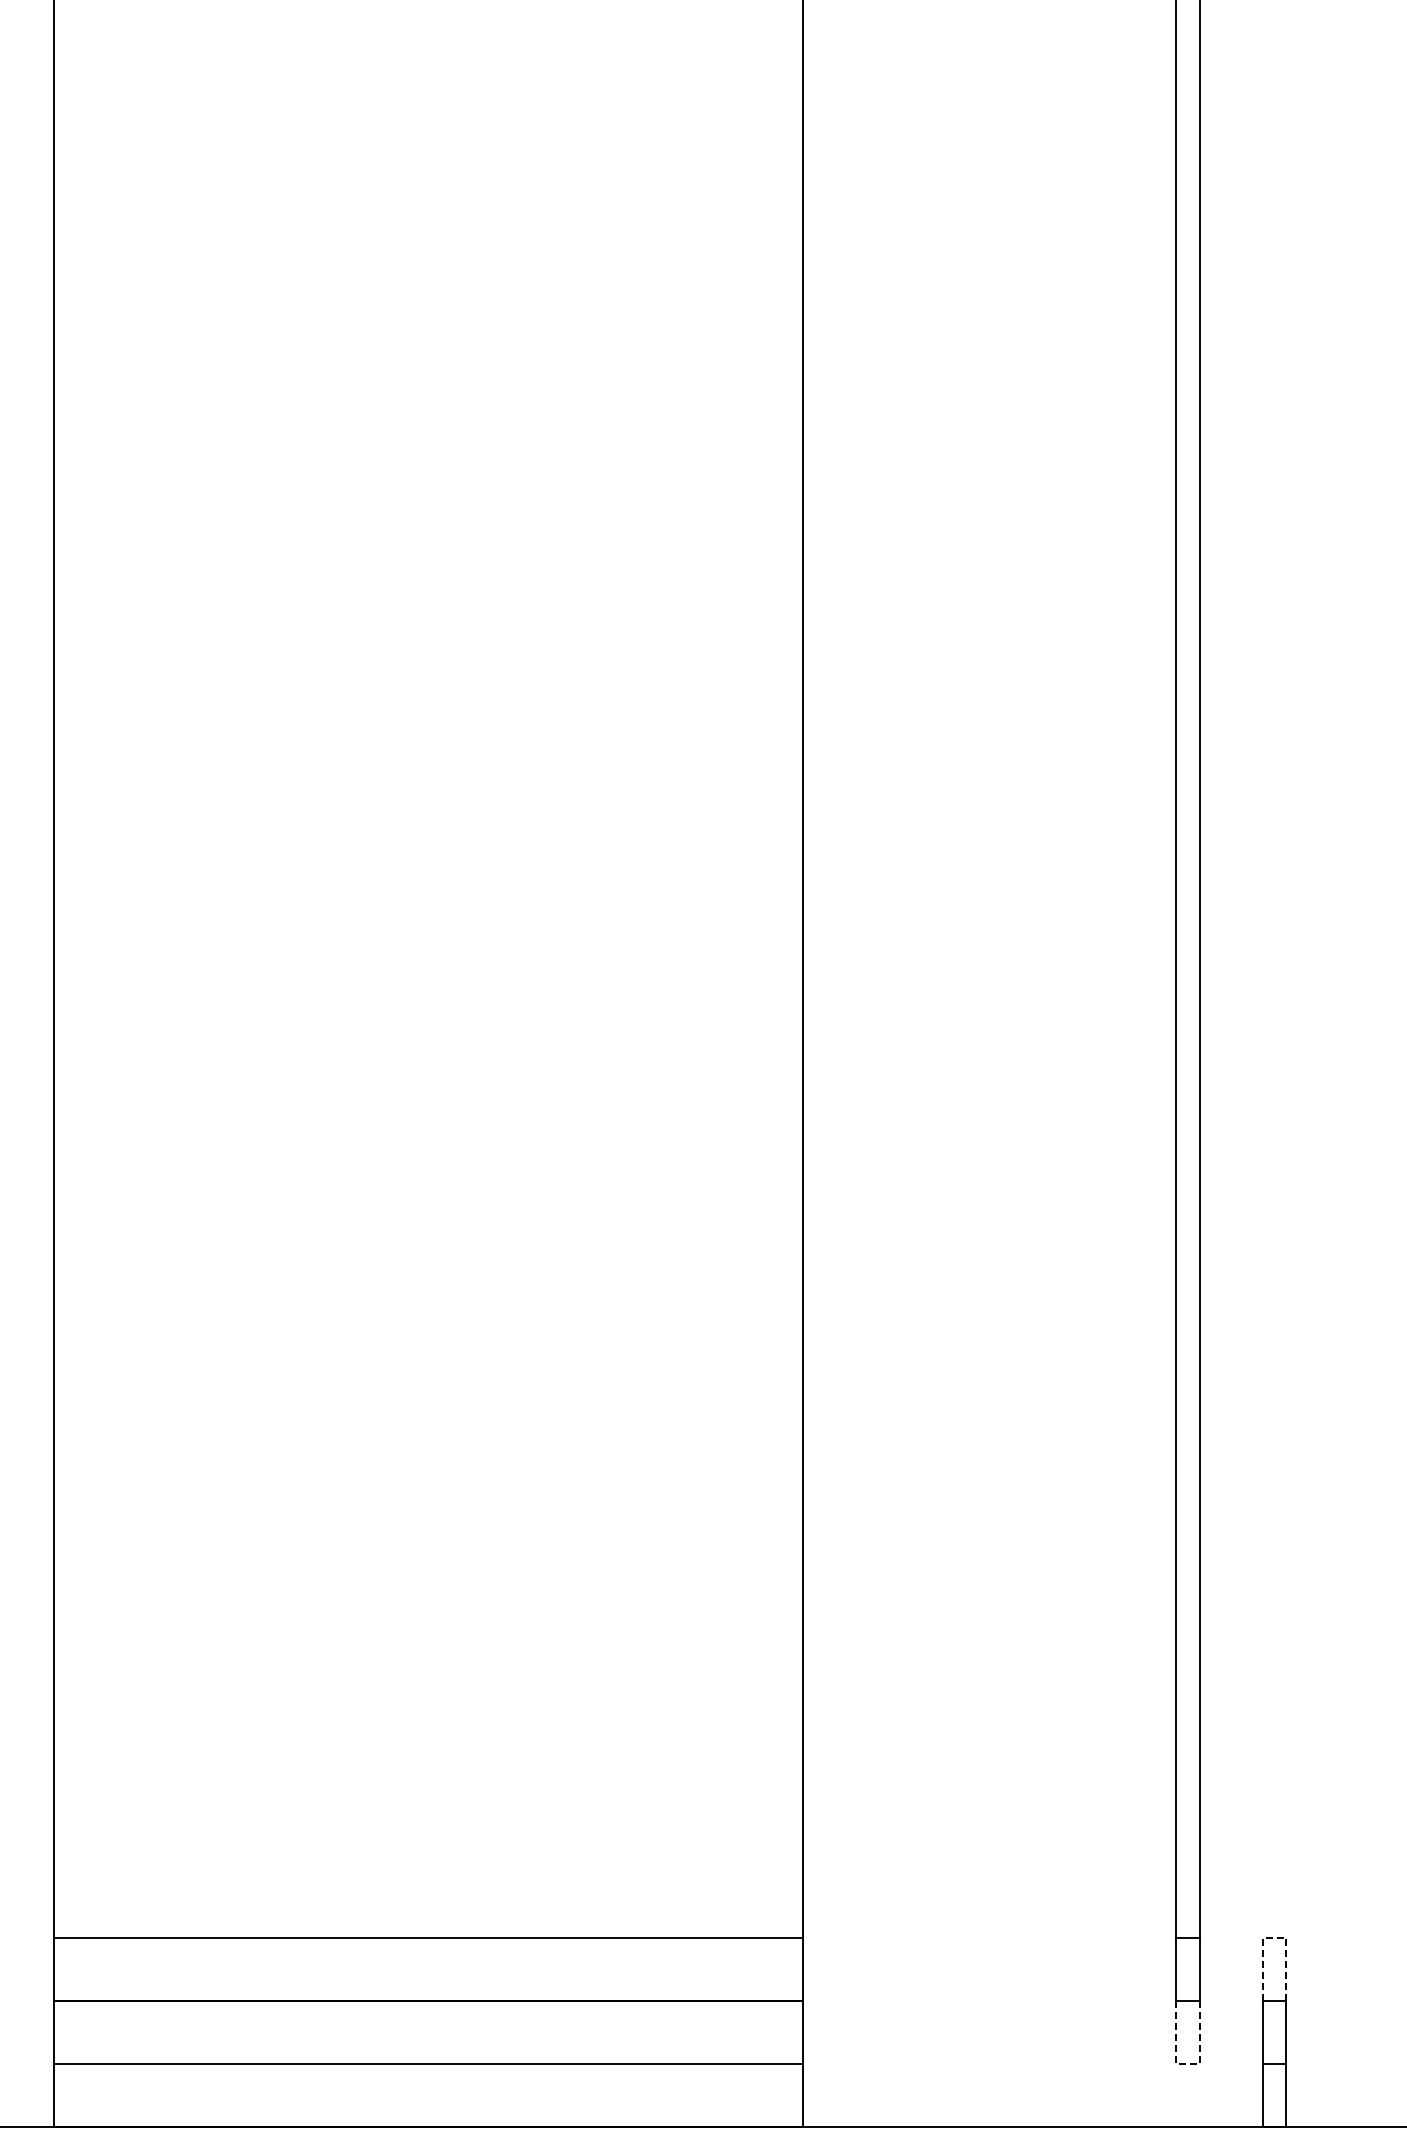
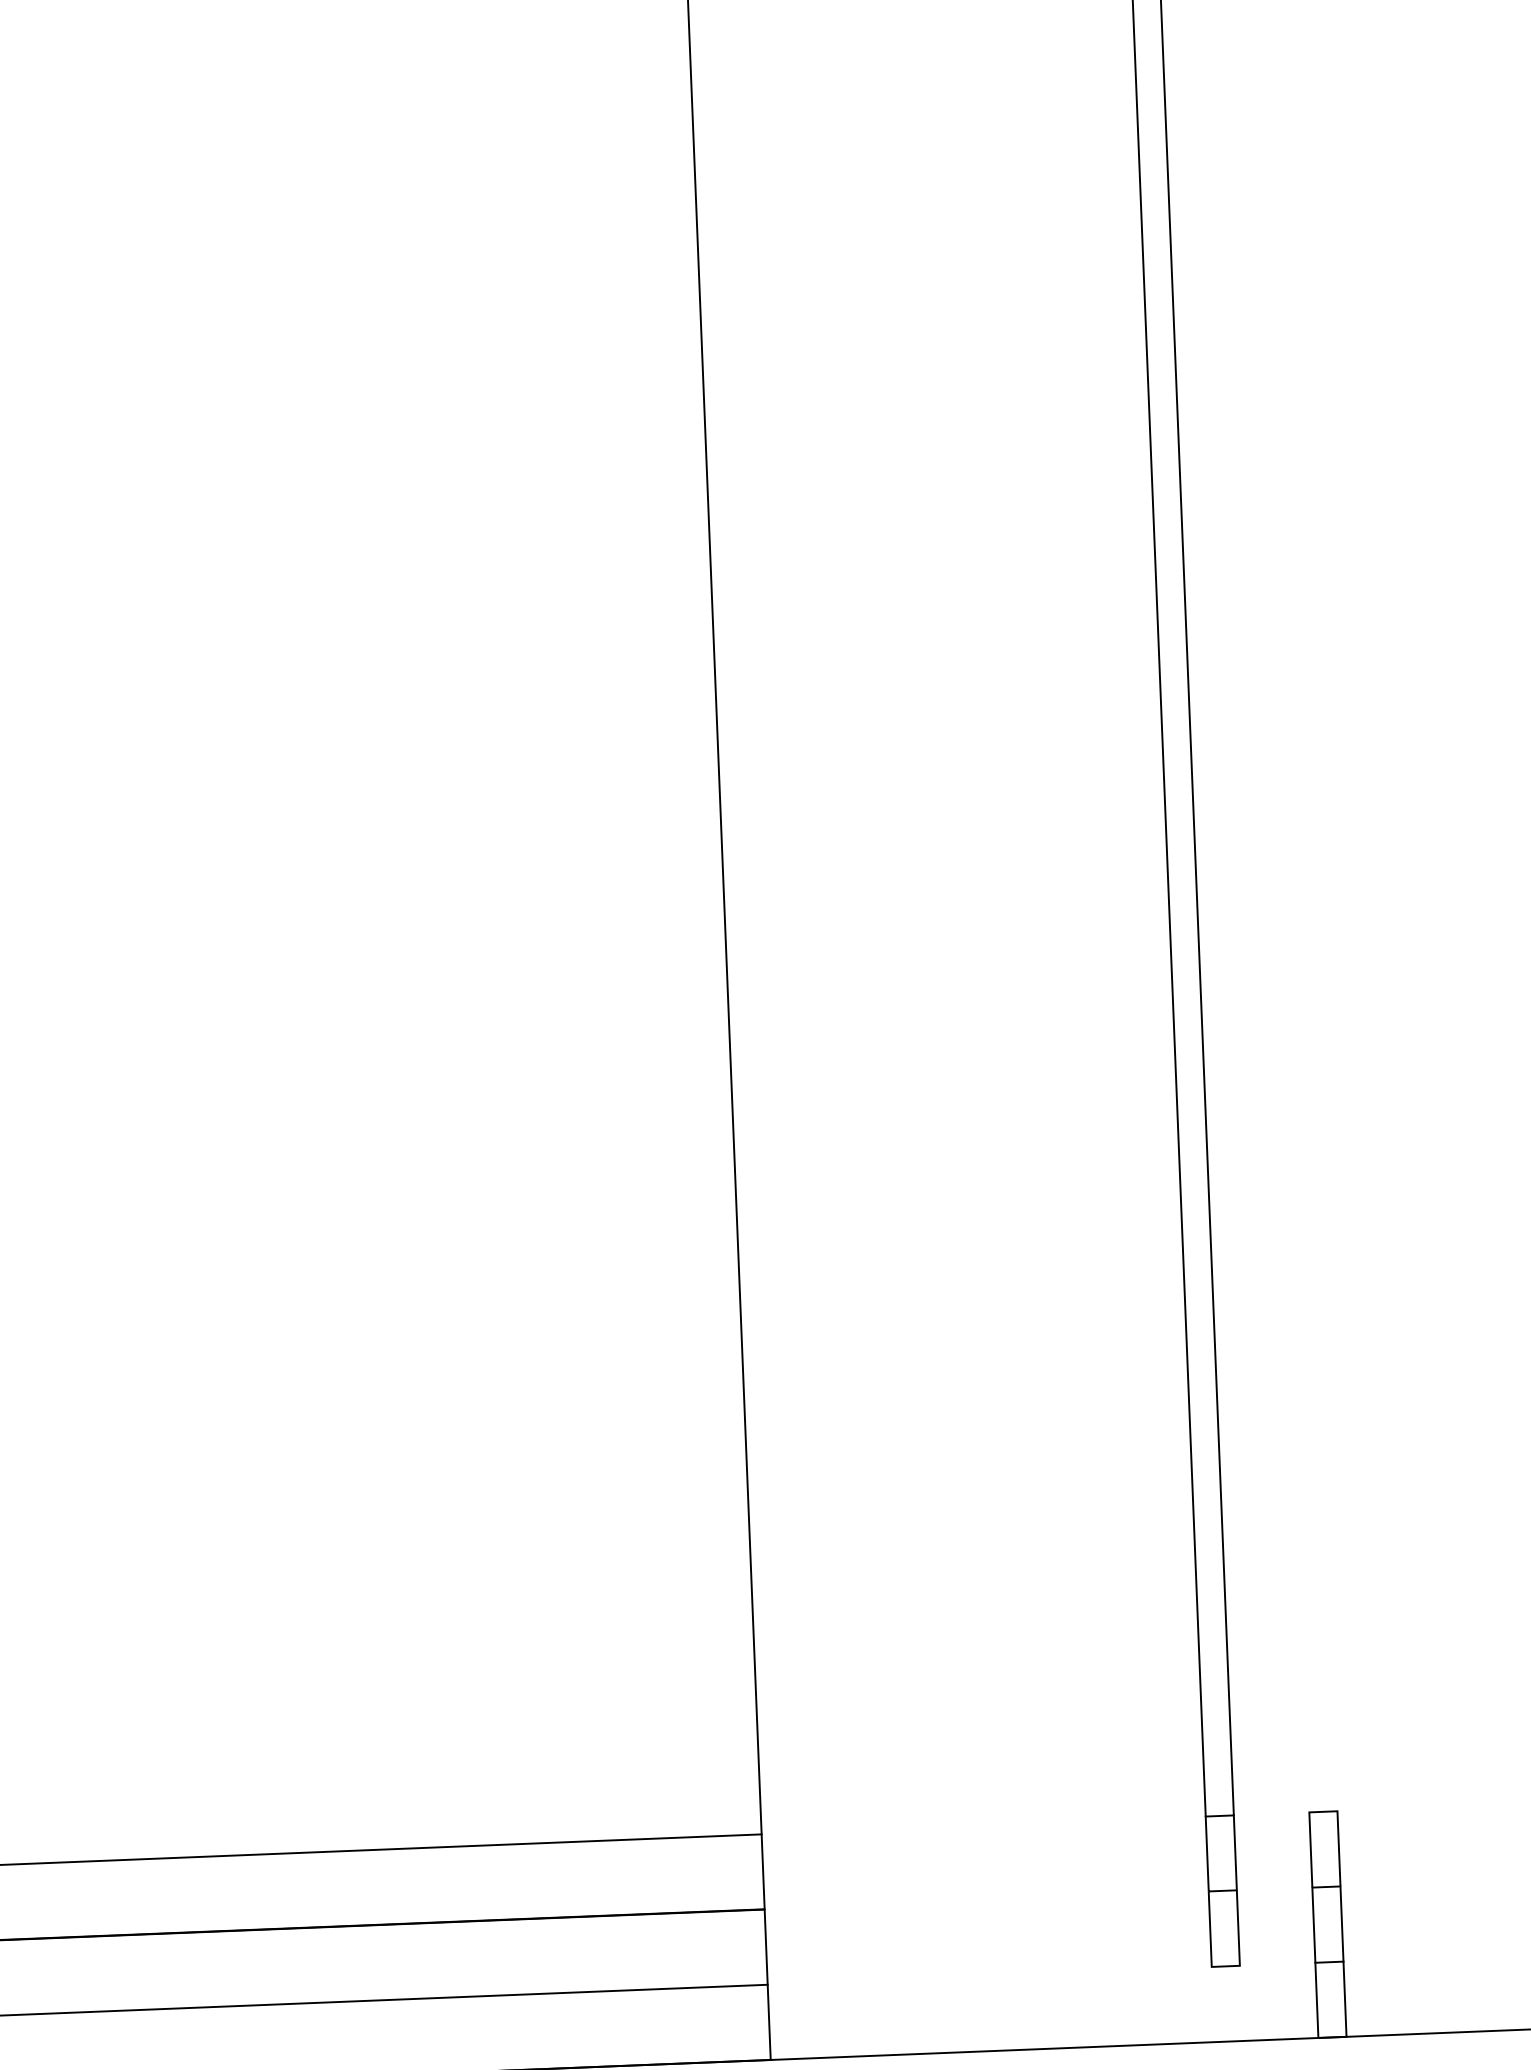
line: (1274, 1938) -> (1323, 1812), dashed -> solid
line: (1187, 2064) -> (1225, 1966), dashed -> solid

